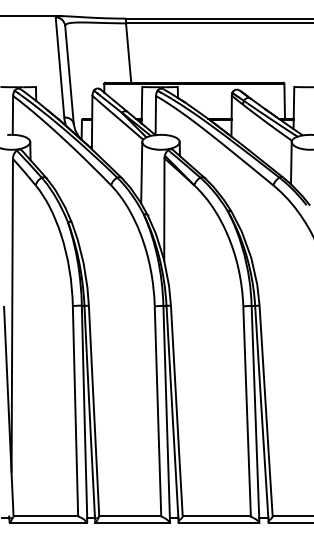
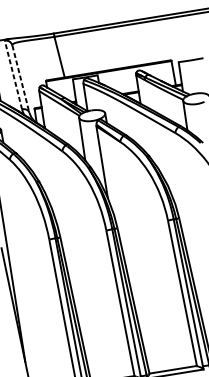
line: (59, 66) -> (12, 74), solid -> dashed
line: (69, 75) -> (20, 79), solid -> dashed

